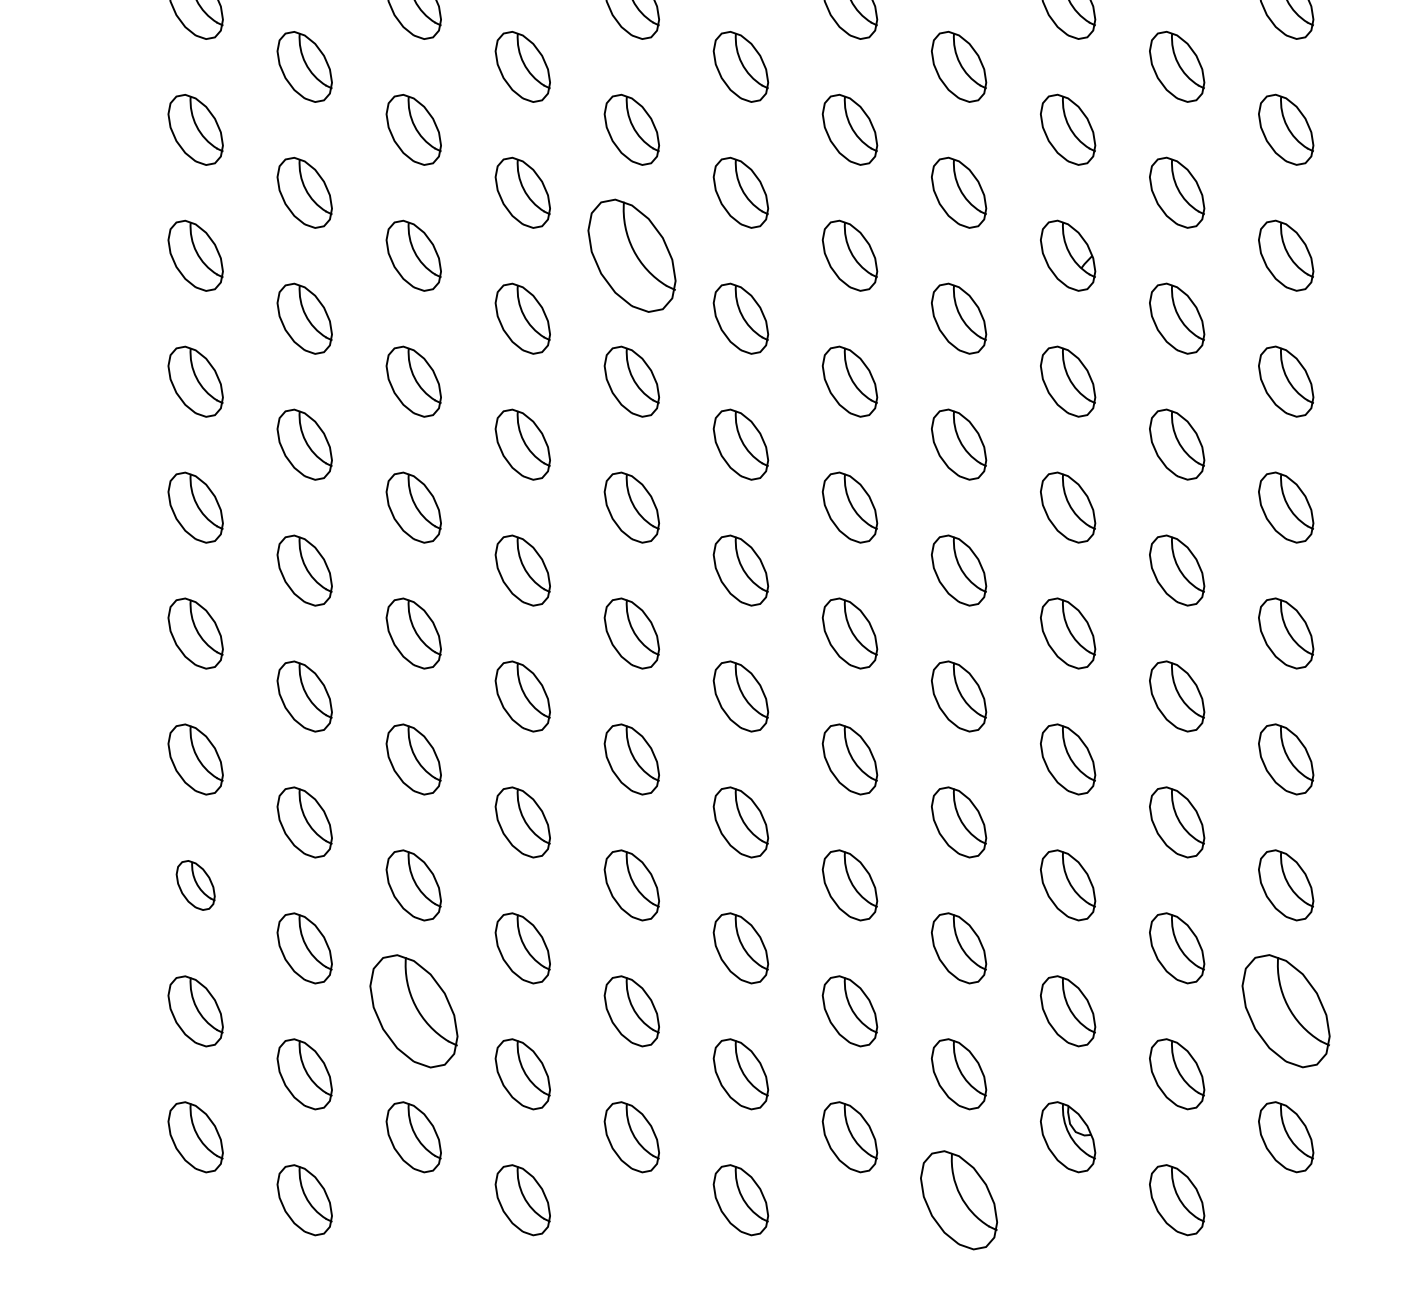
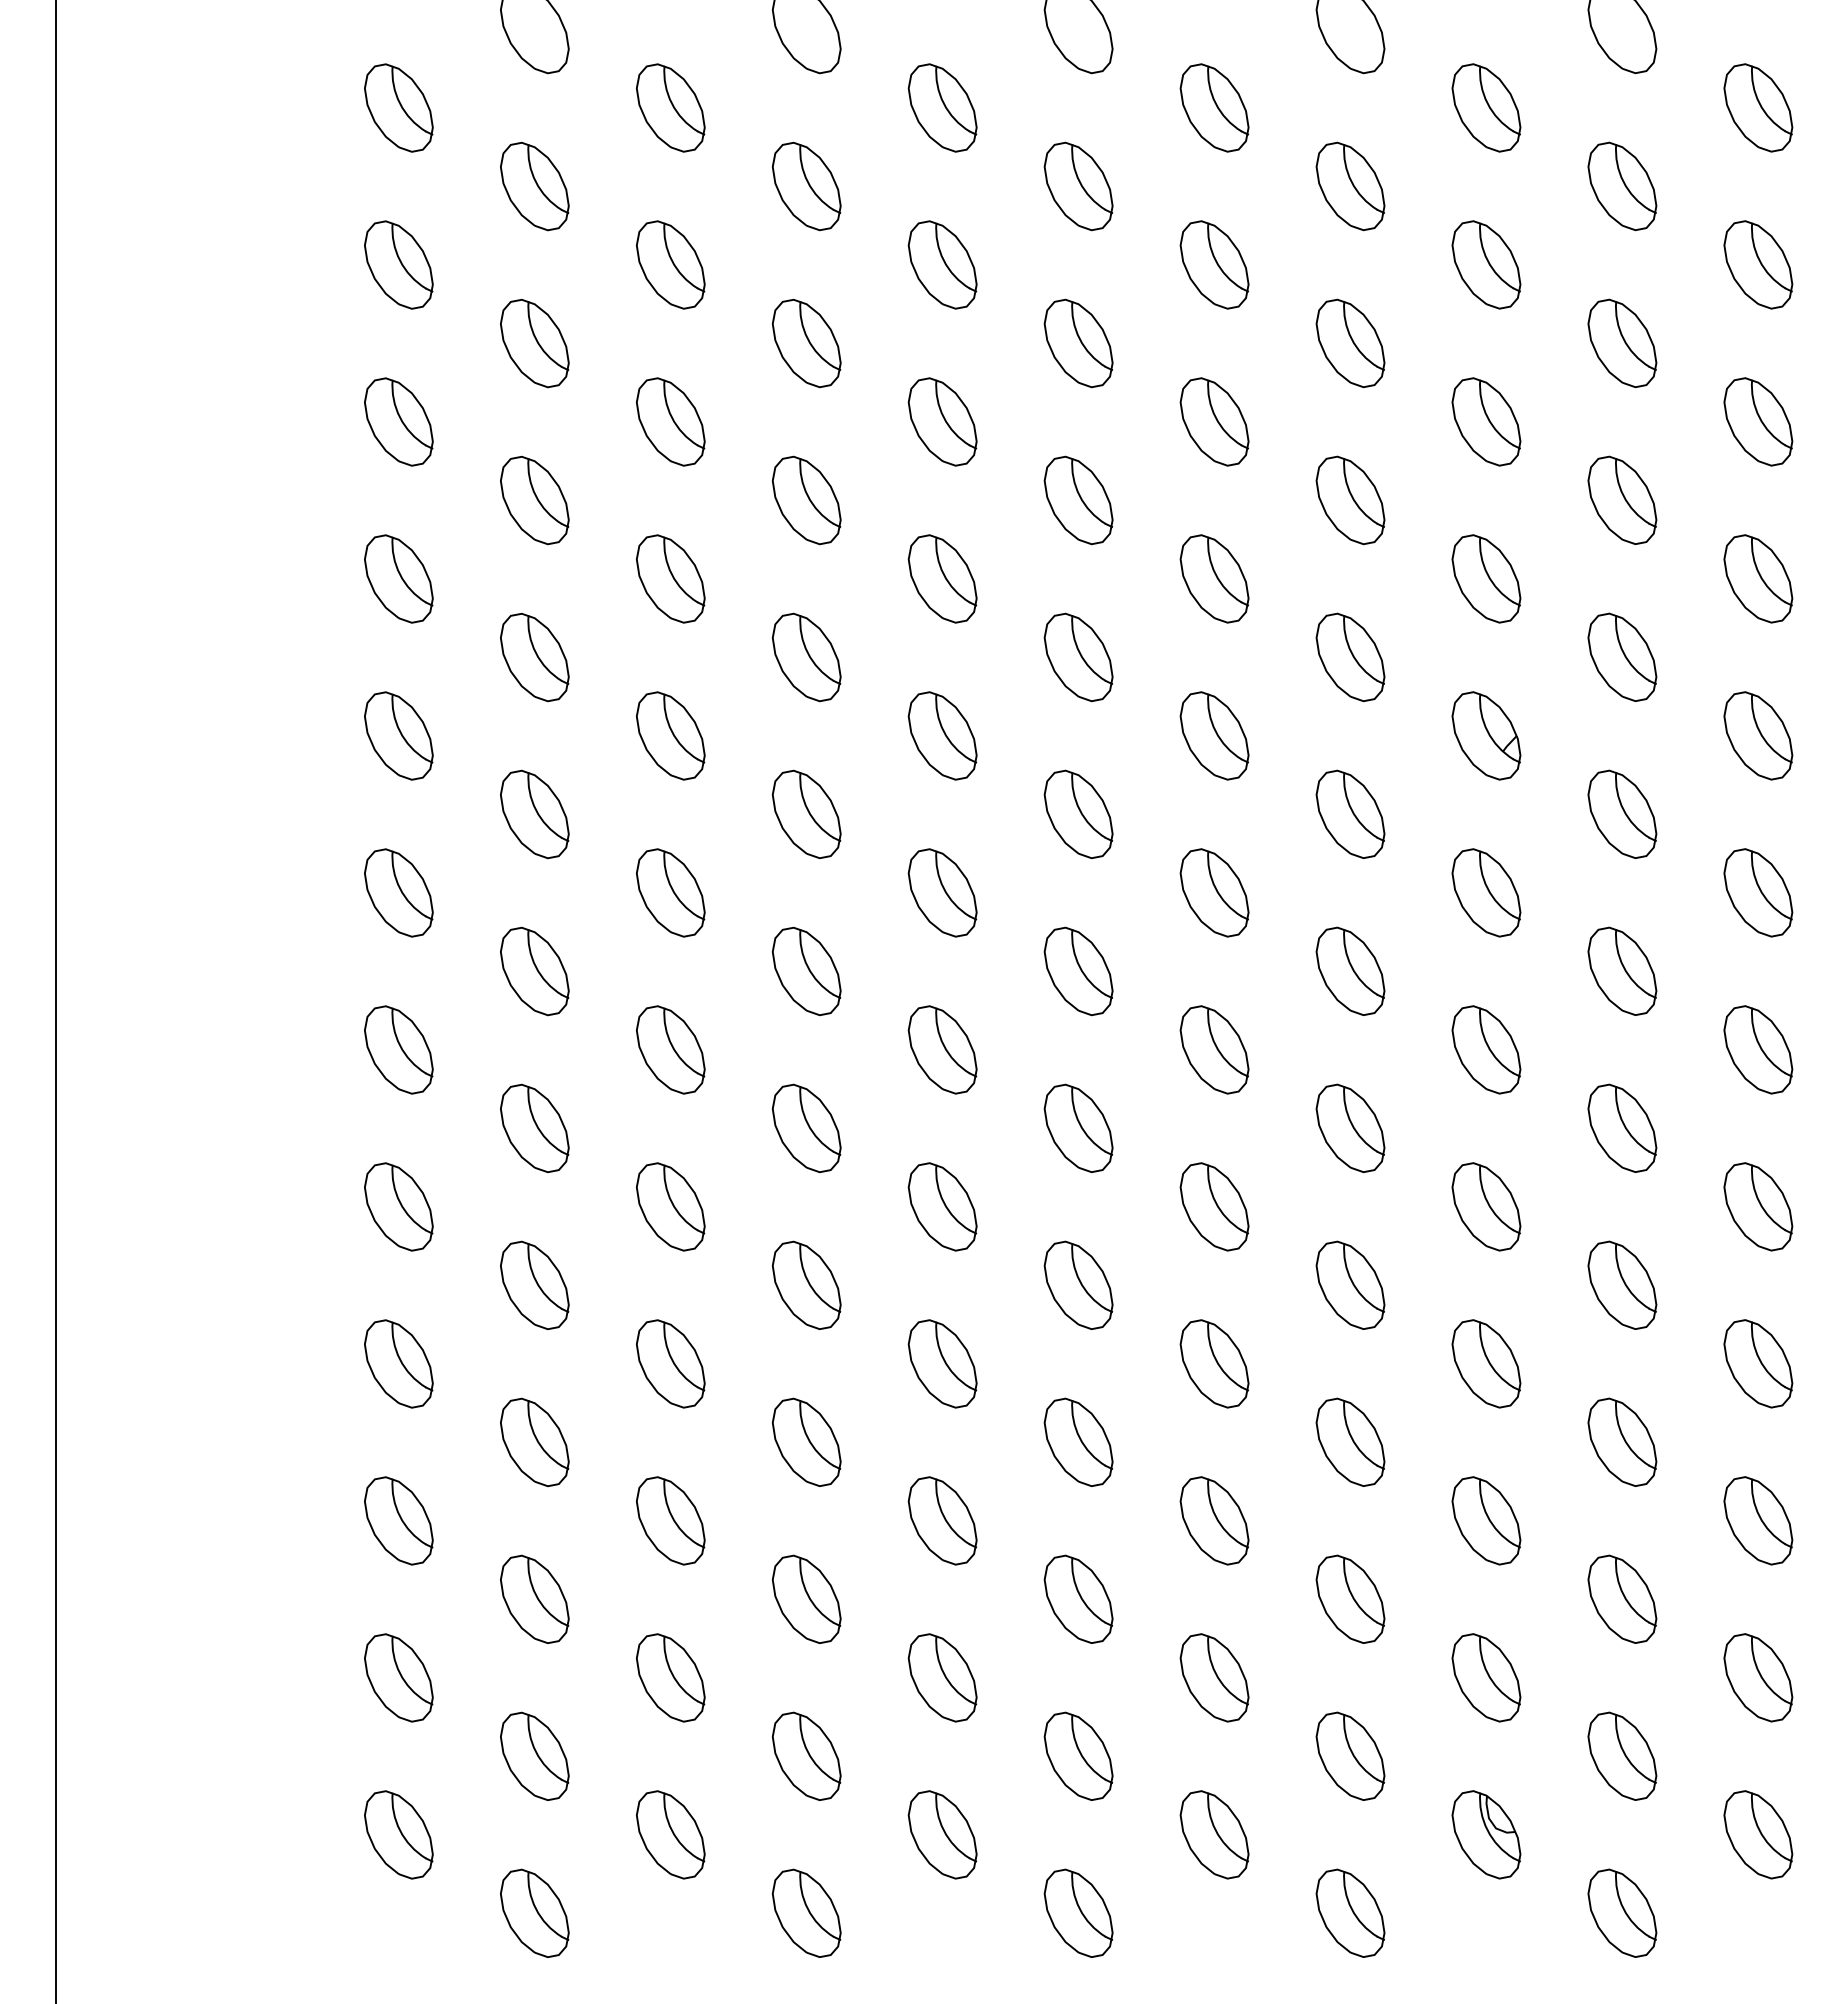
part: (631, 255) -> (942, 735), size x0.62
part: (195, 885) -> (398, 1520), size x1.43
part: (413, 1011) -> (670, 1677), size x0.62
part: (1286, 1011) -> (1758, 1677), size x0.62
part: (959, 1199) -> (1350, 1912), size x0.71

